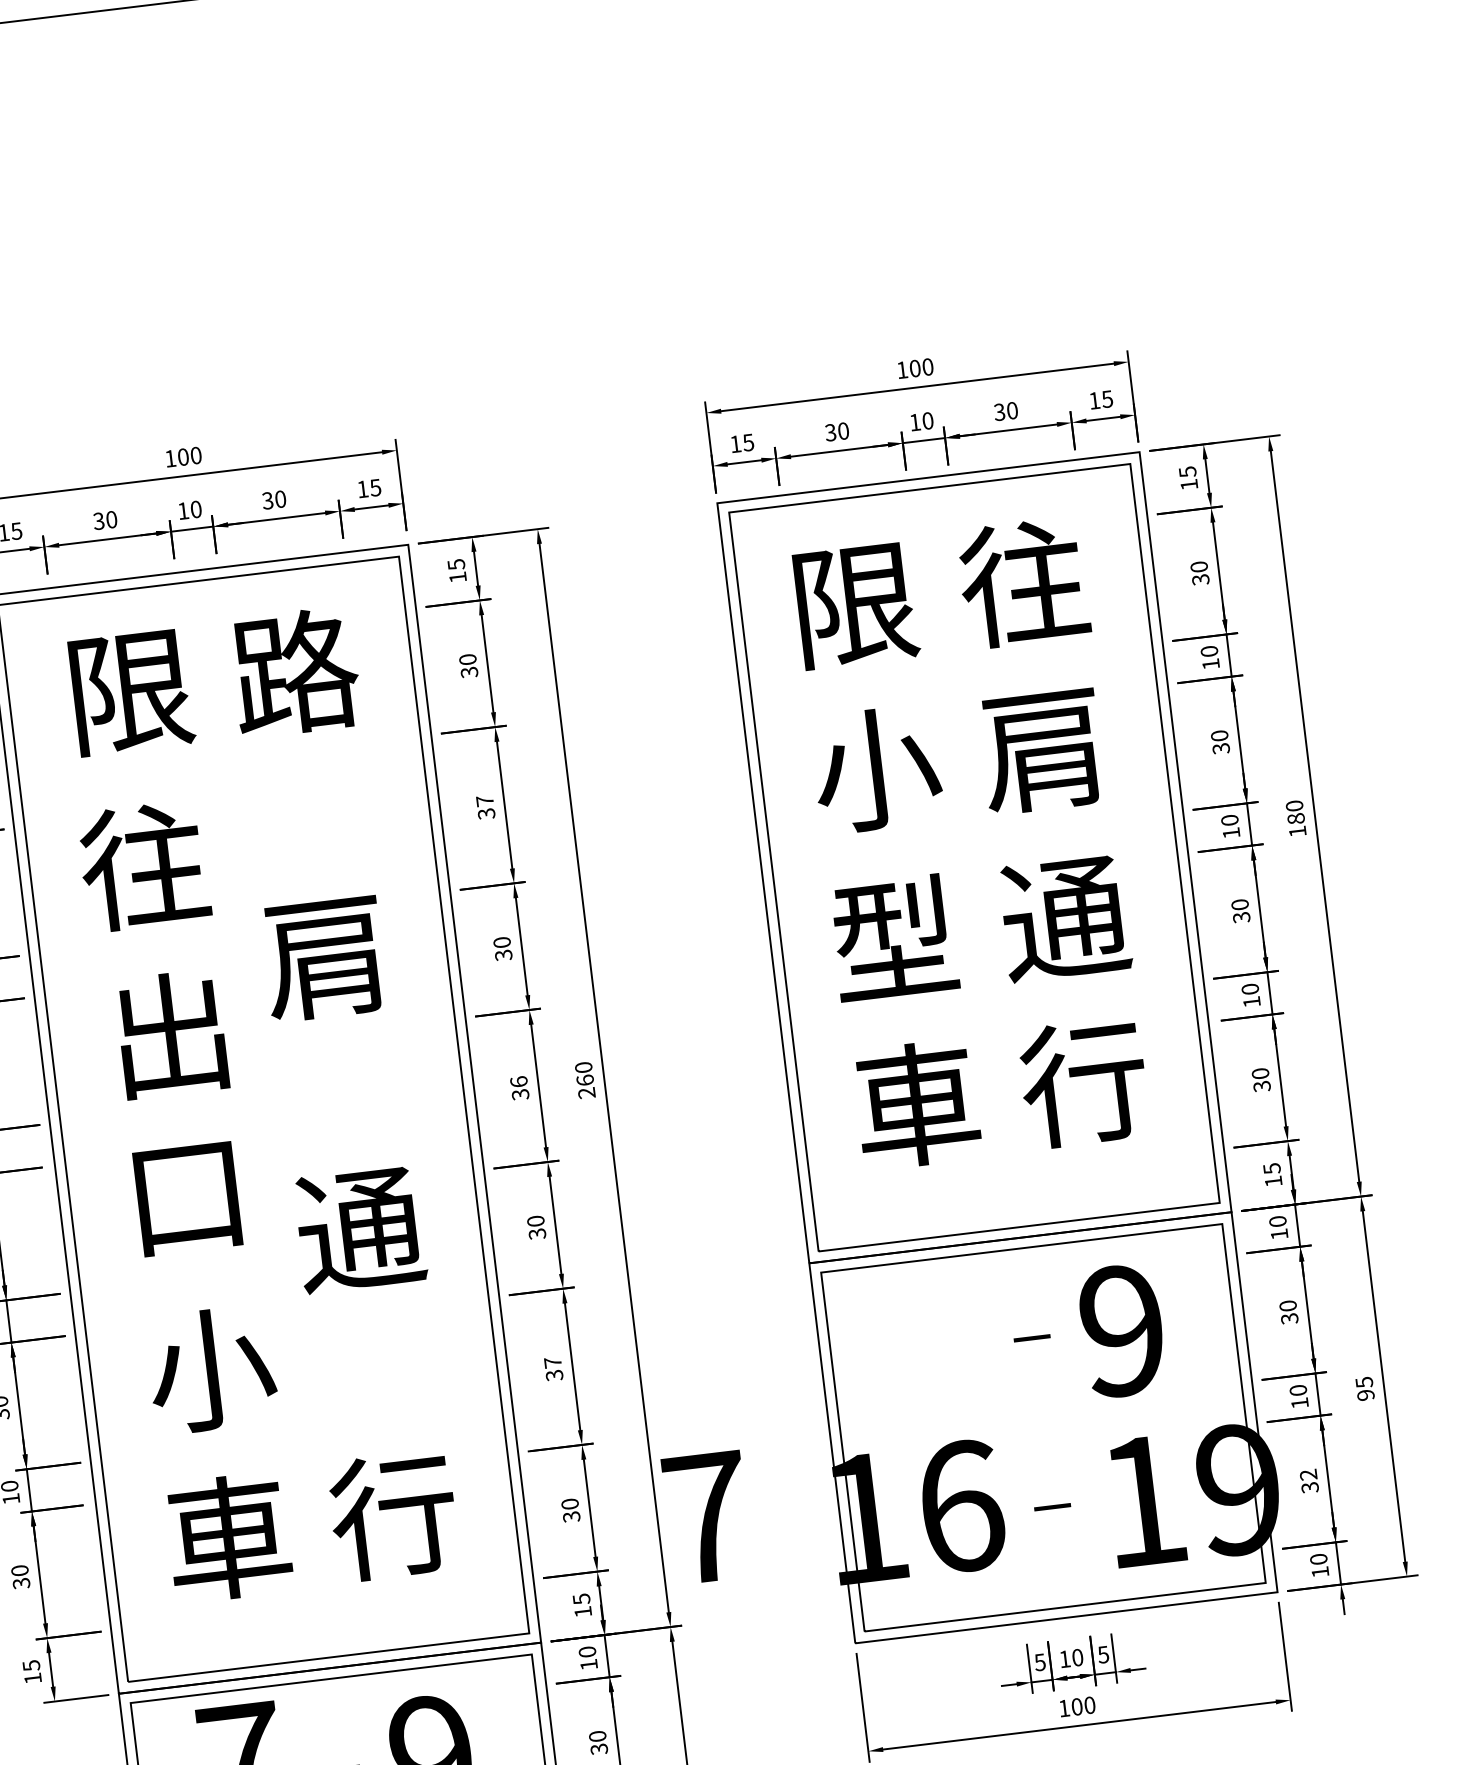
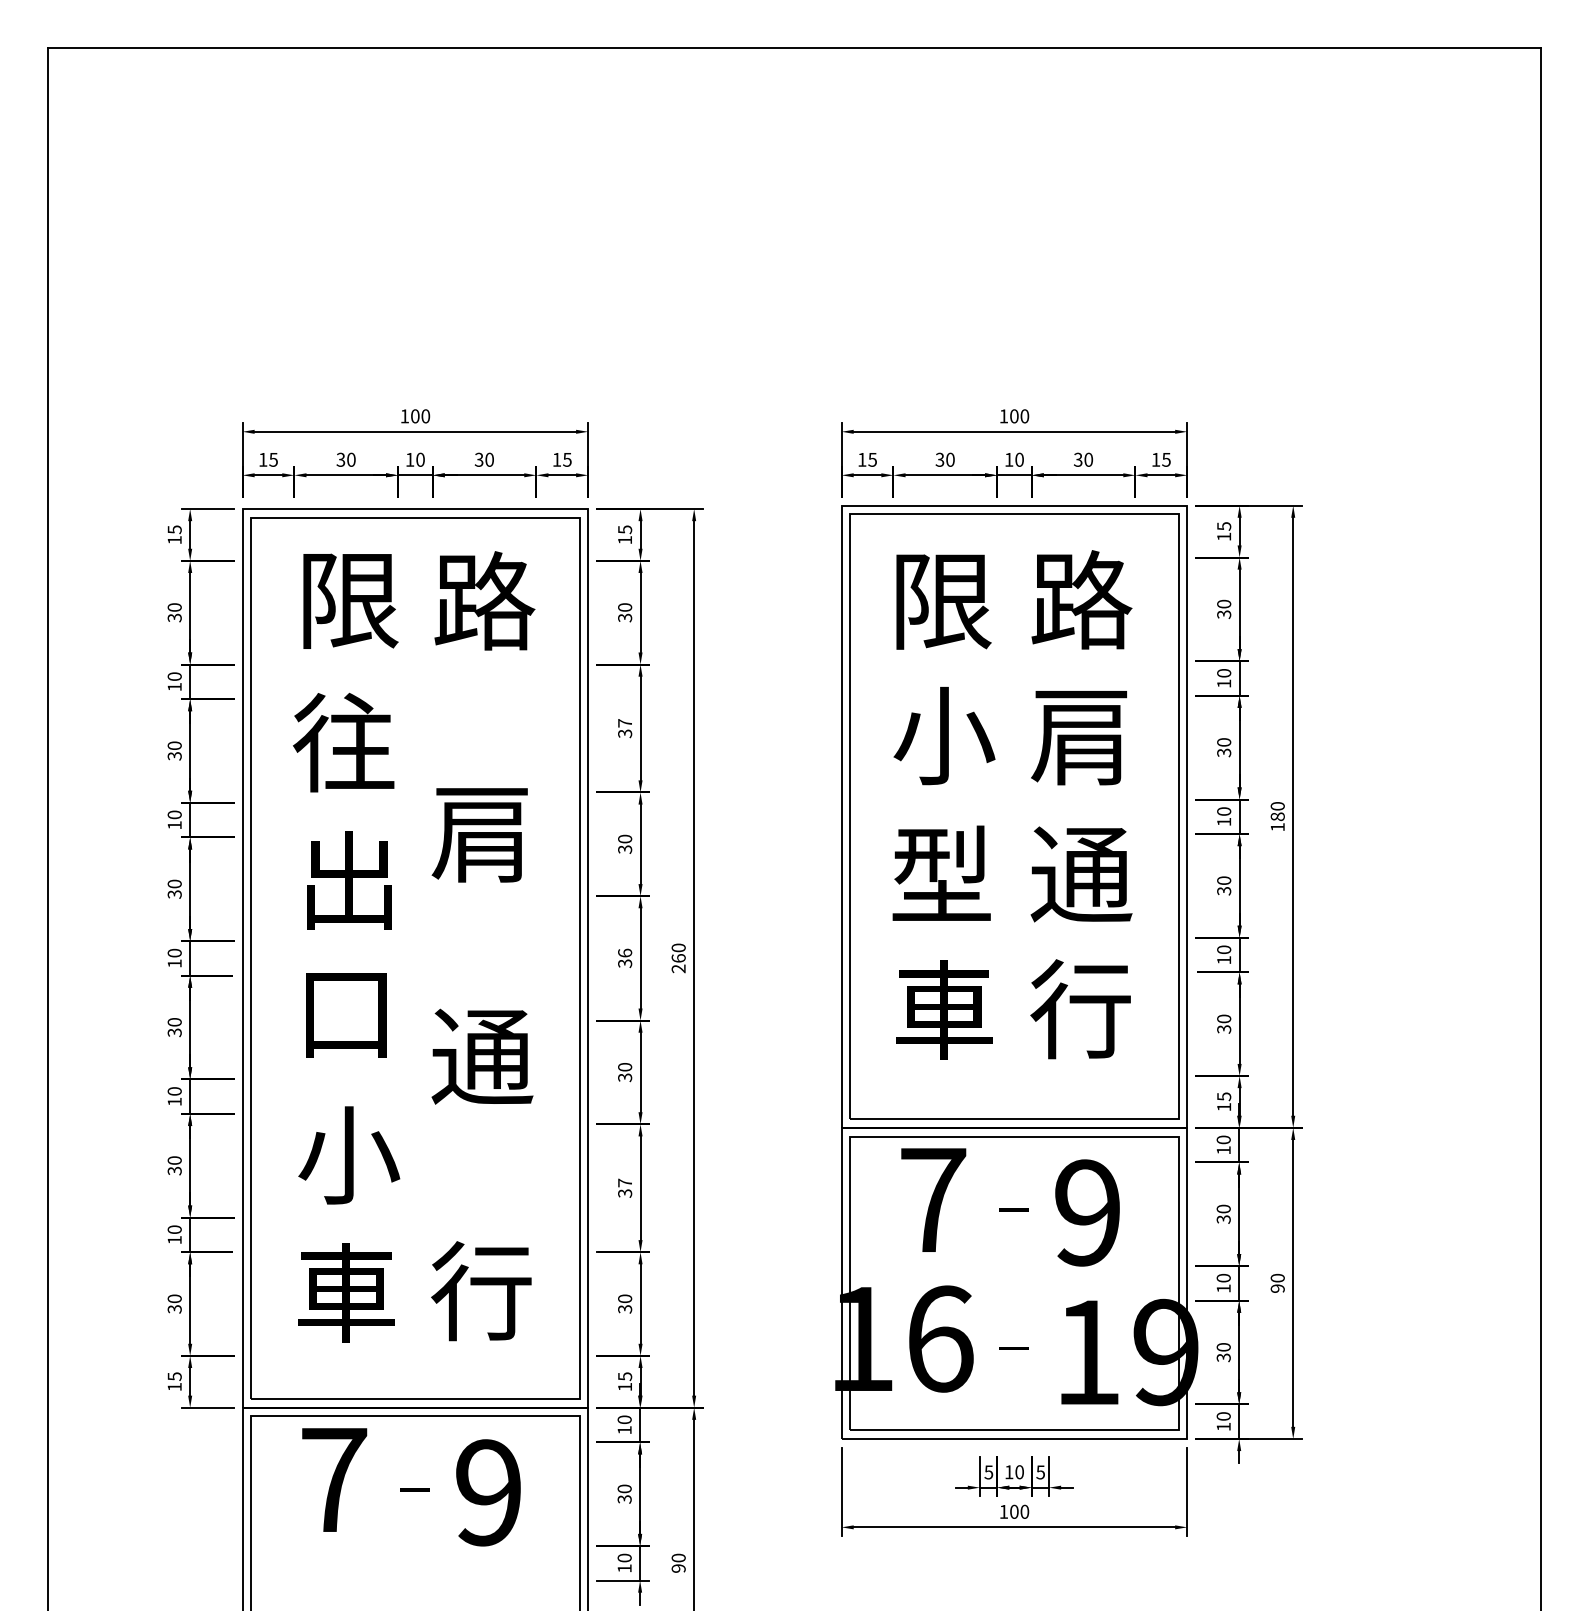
text: (1024, 582) -> (1081, 599), 往 -> 路
text: (1363, 1381) -> (1277, 1277), 95 -> 90
text: (1308, 1475) -> (1223, 1347), 32 -> 30
text: (707, 1516) -> (933, 1199), moved

